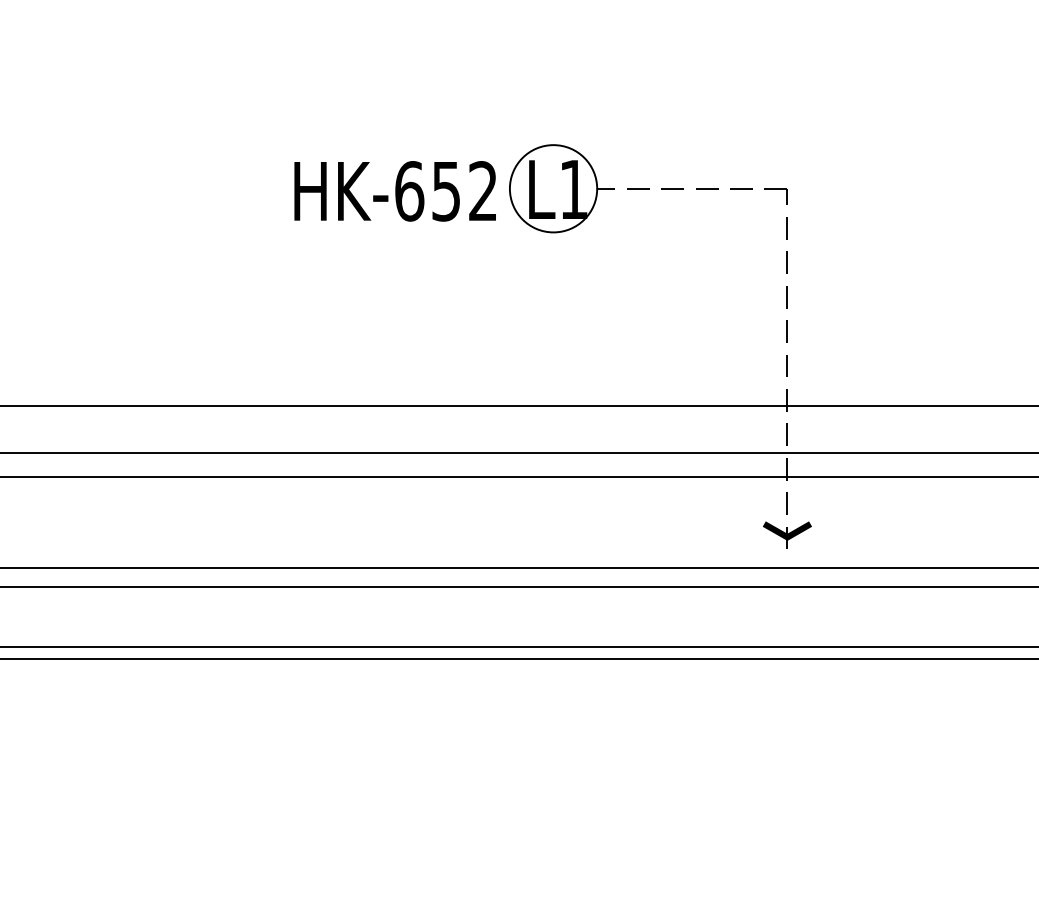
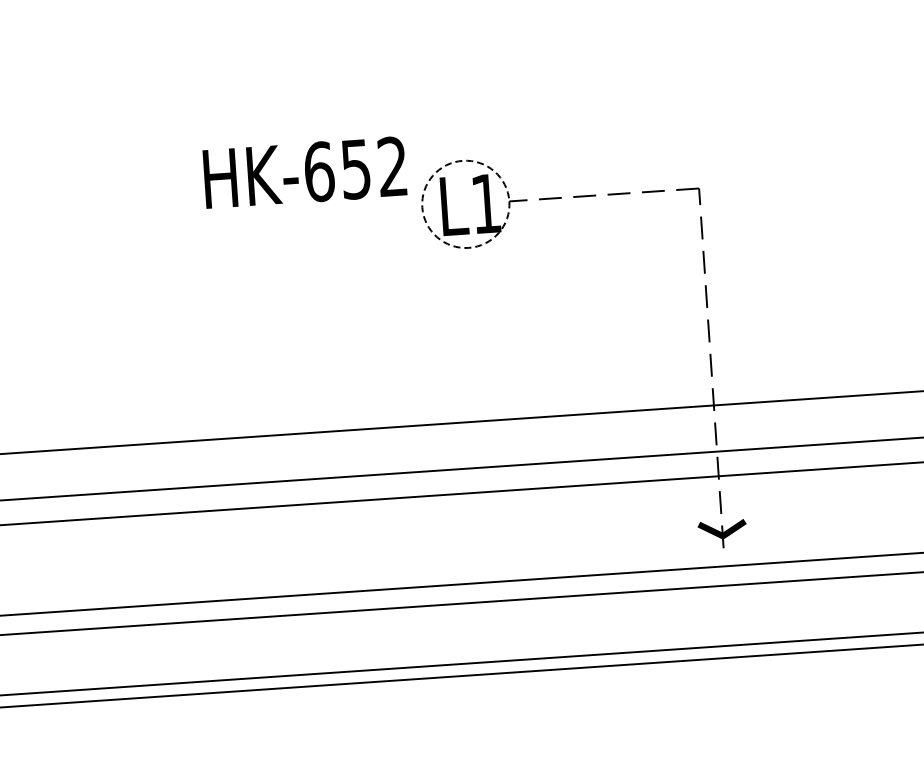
circle: (553, 188) -> (465, 204), solid -> dashed
text: (394, 191) -> (304, 173), moved

